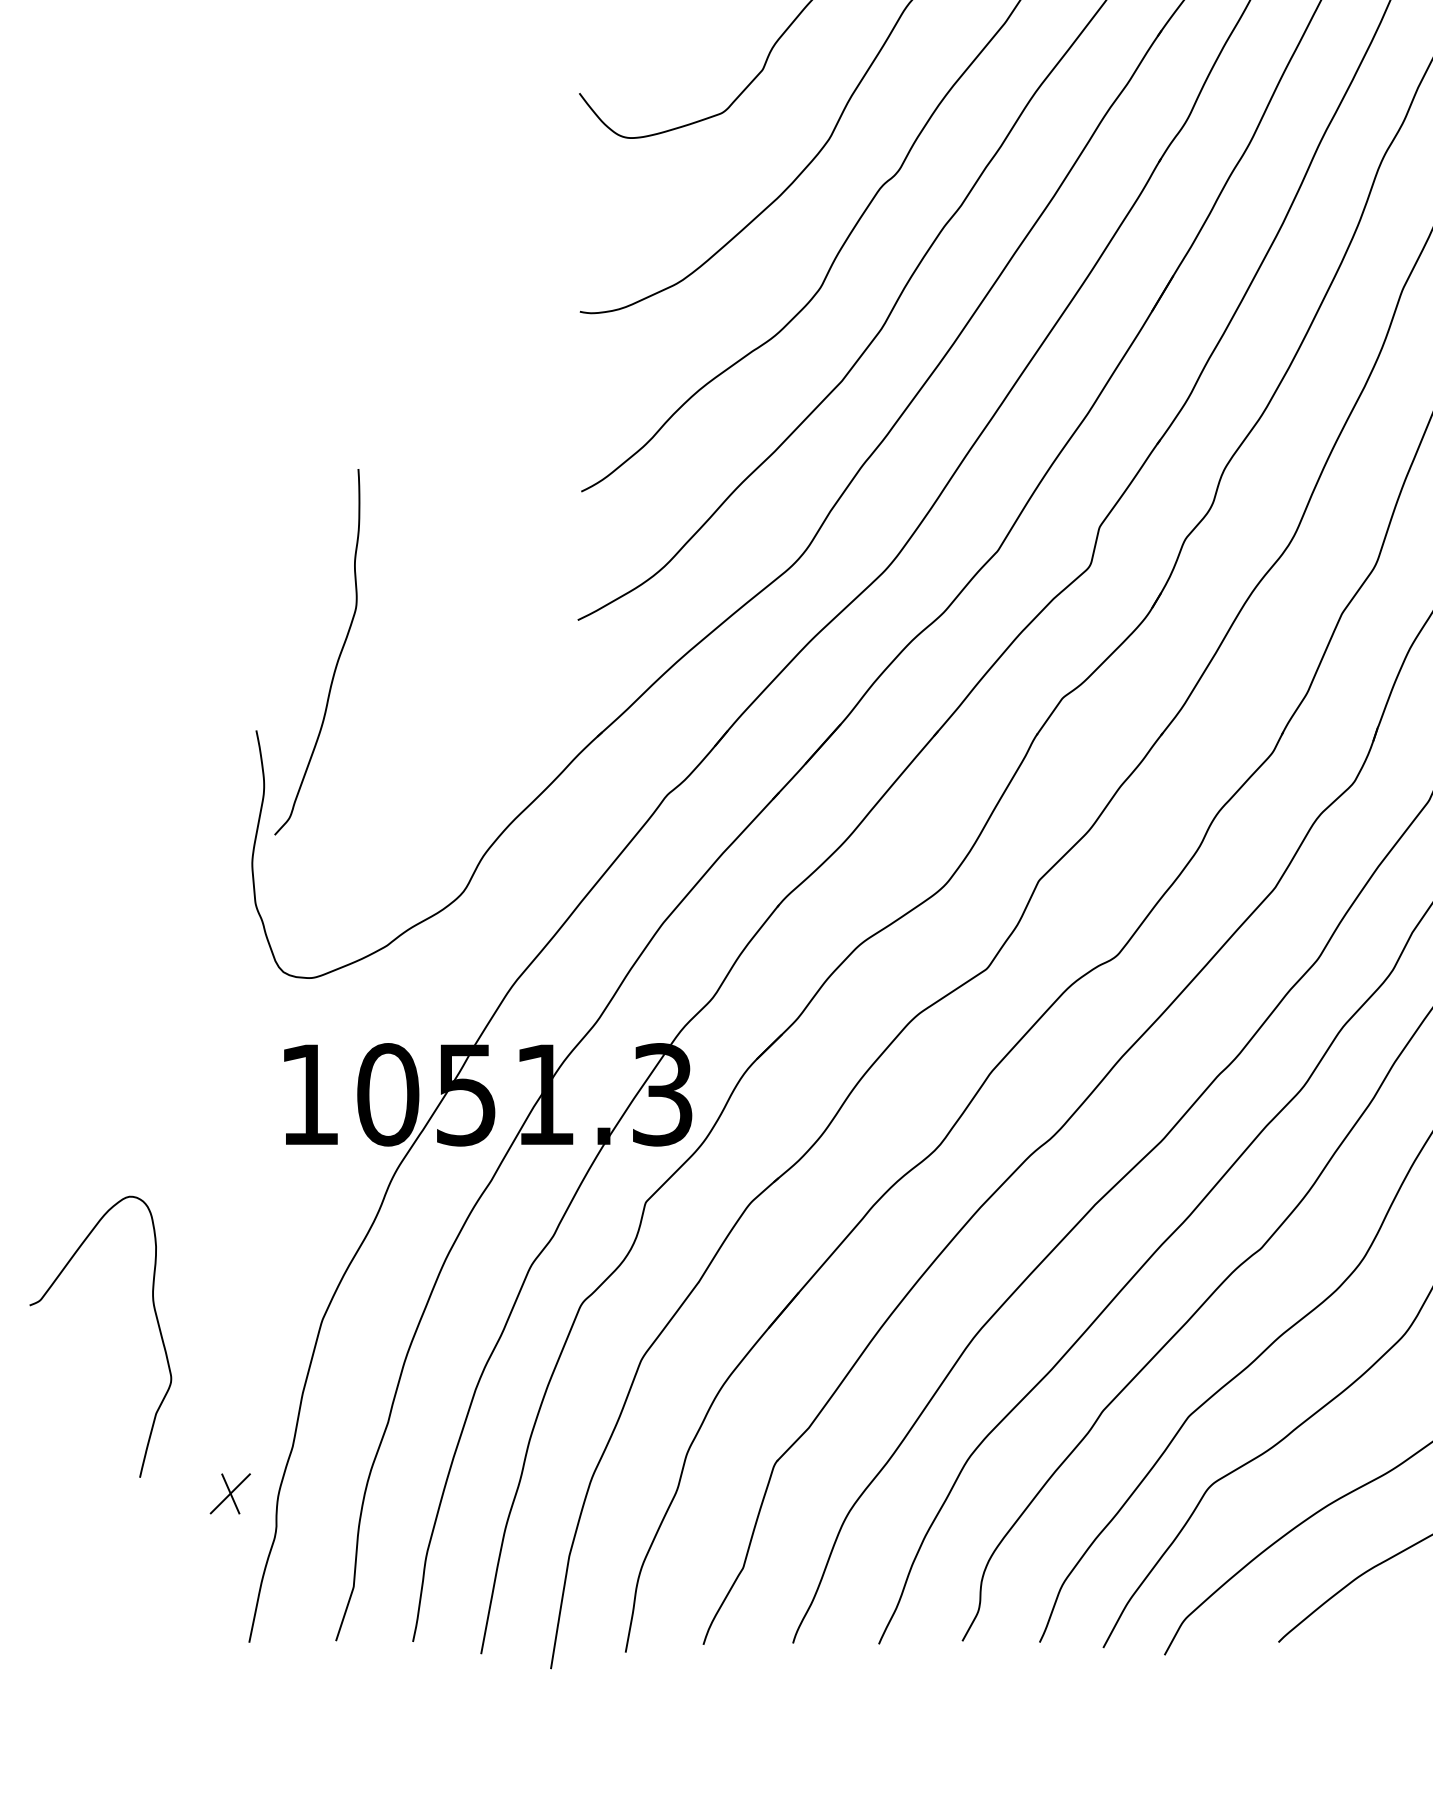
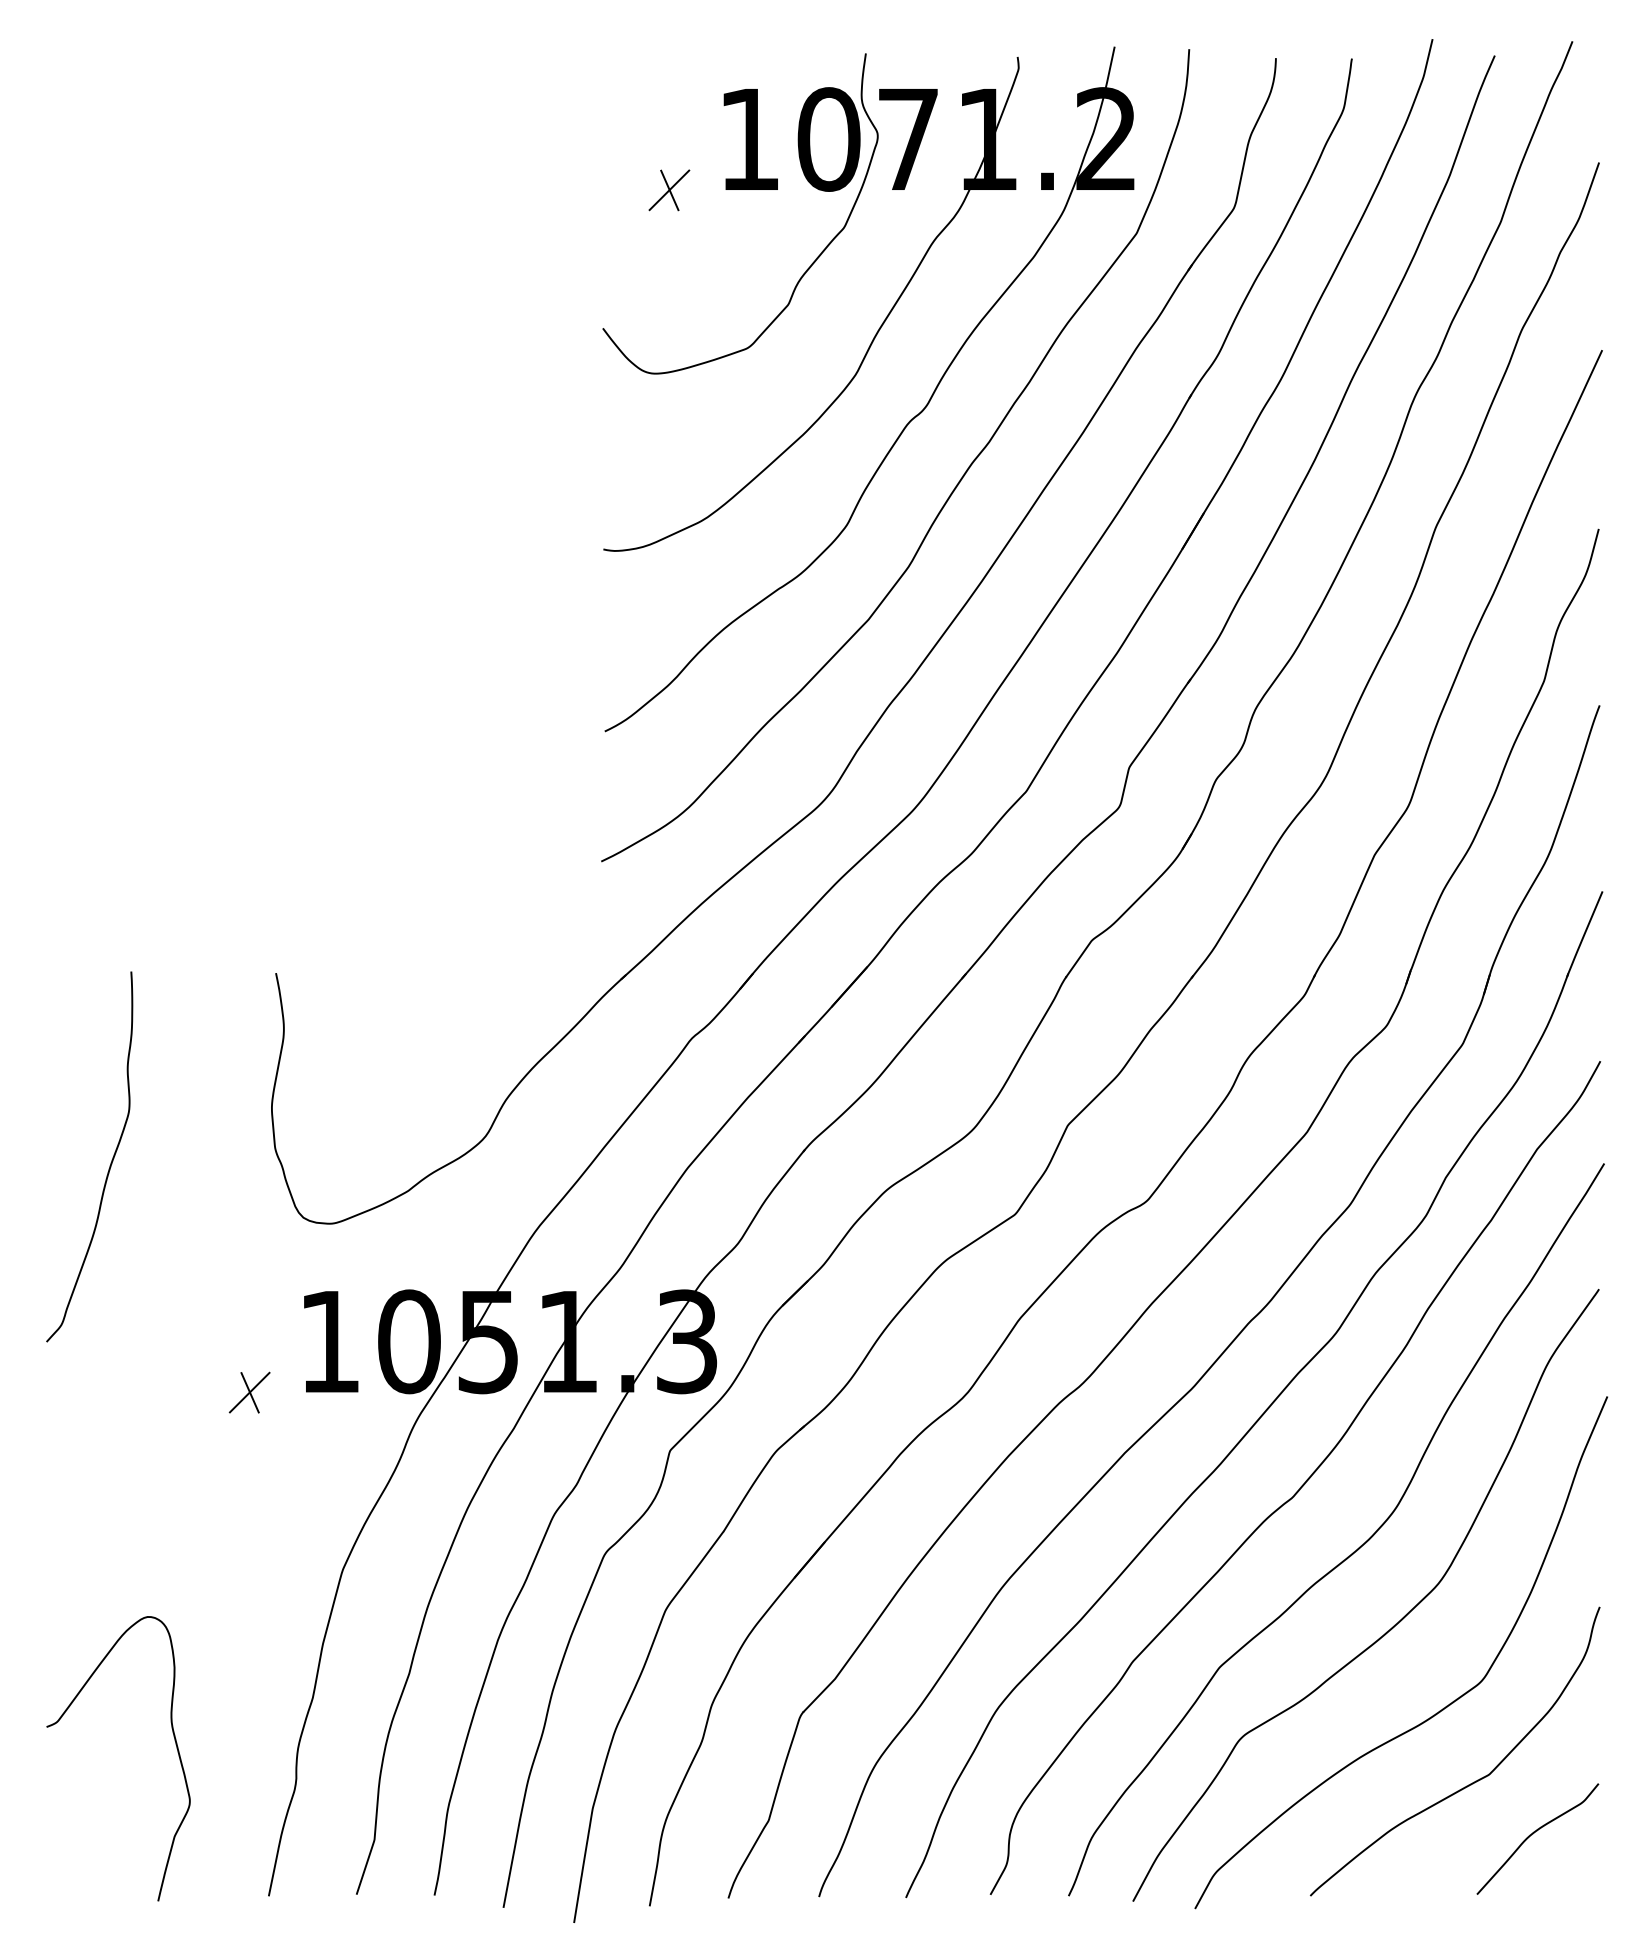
curve: (337, 657) -> (110, 1162), moved
curve: (157, 1322) -> (175, 1744), moved
part: (230, 1493) -> (249, 1392), moved

